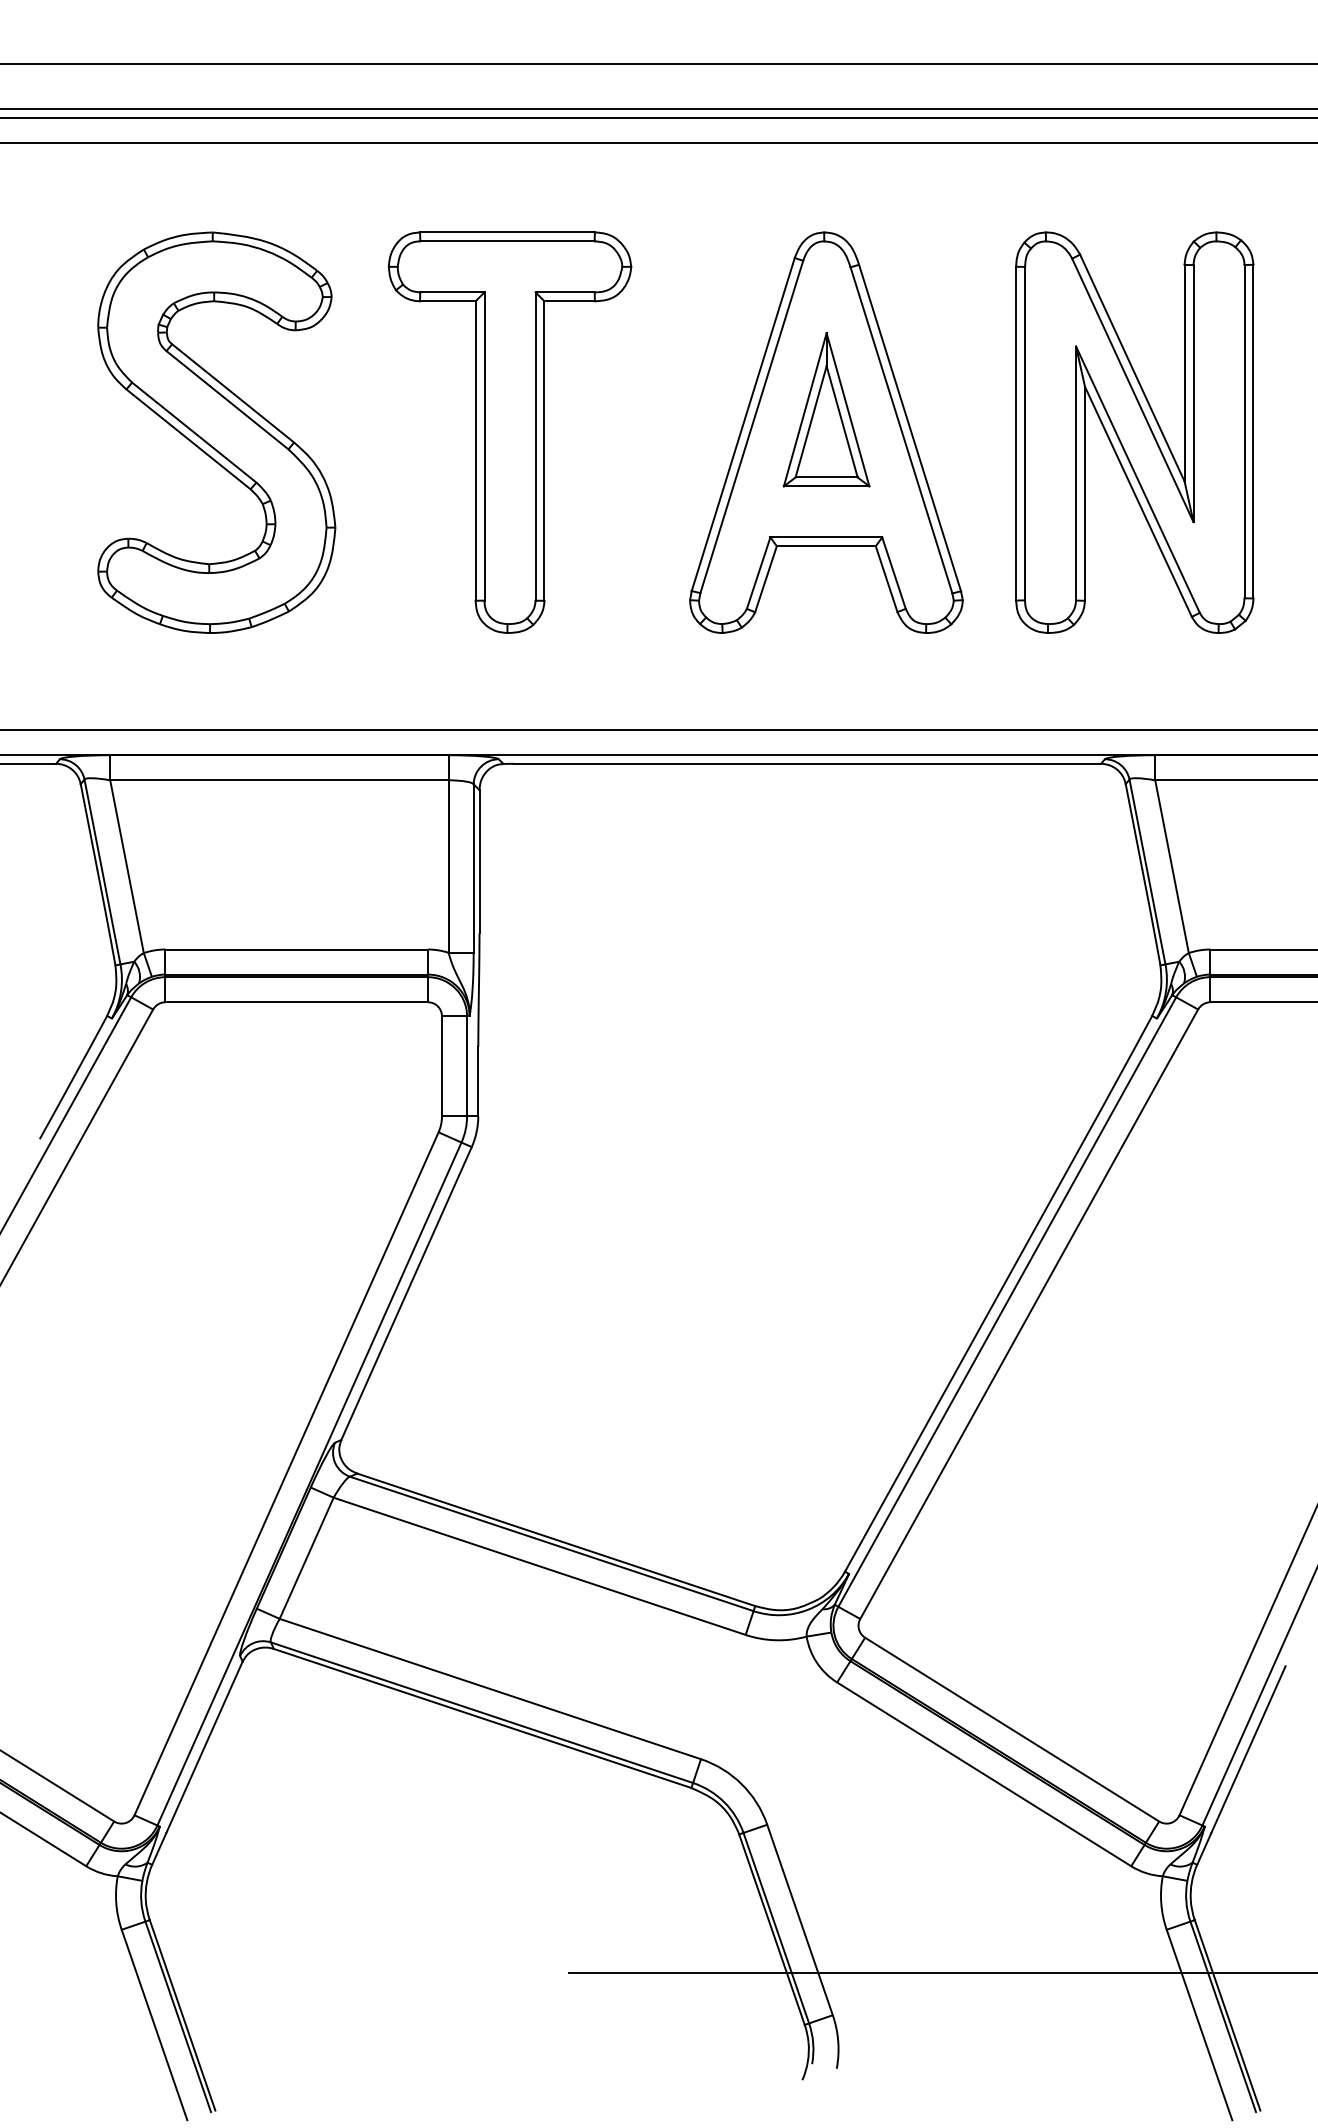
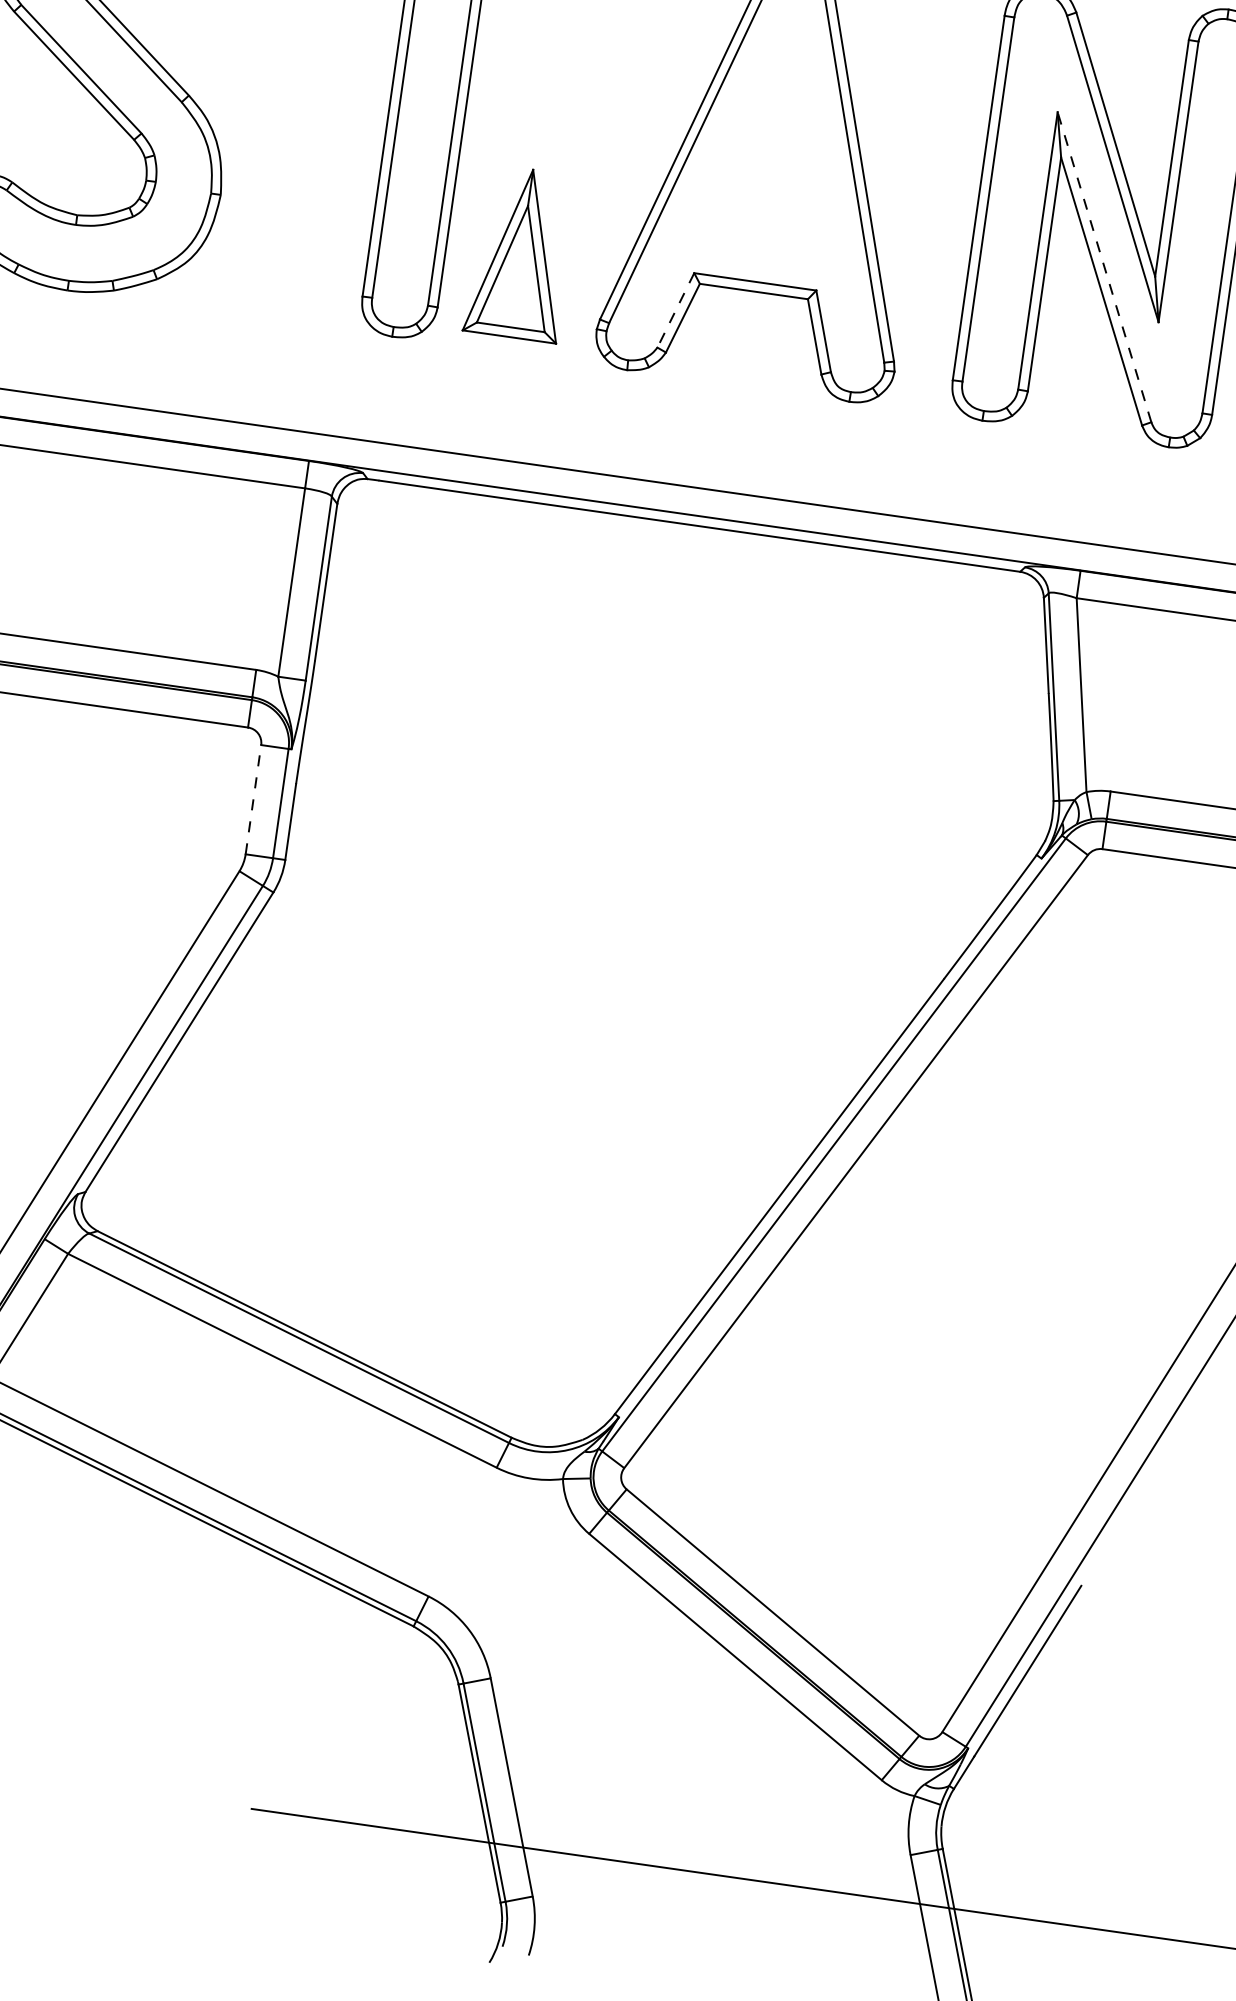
part: (826, 409) -> (521, 253), moved
line: (1137, 479) -> (1104, 266), solid -> dashed
line: (758, 573) -> (675, 310), solid -> dashed
line: (442, 1065) -> (254, 798), solid -> dashed

